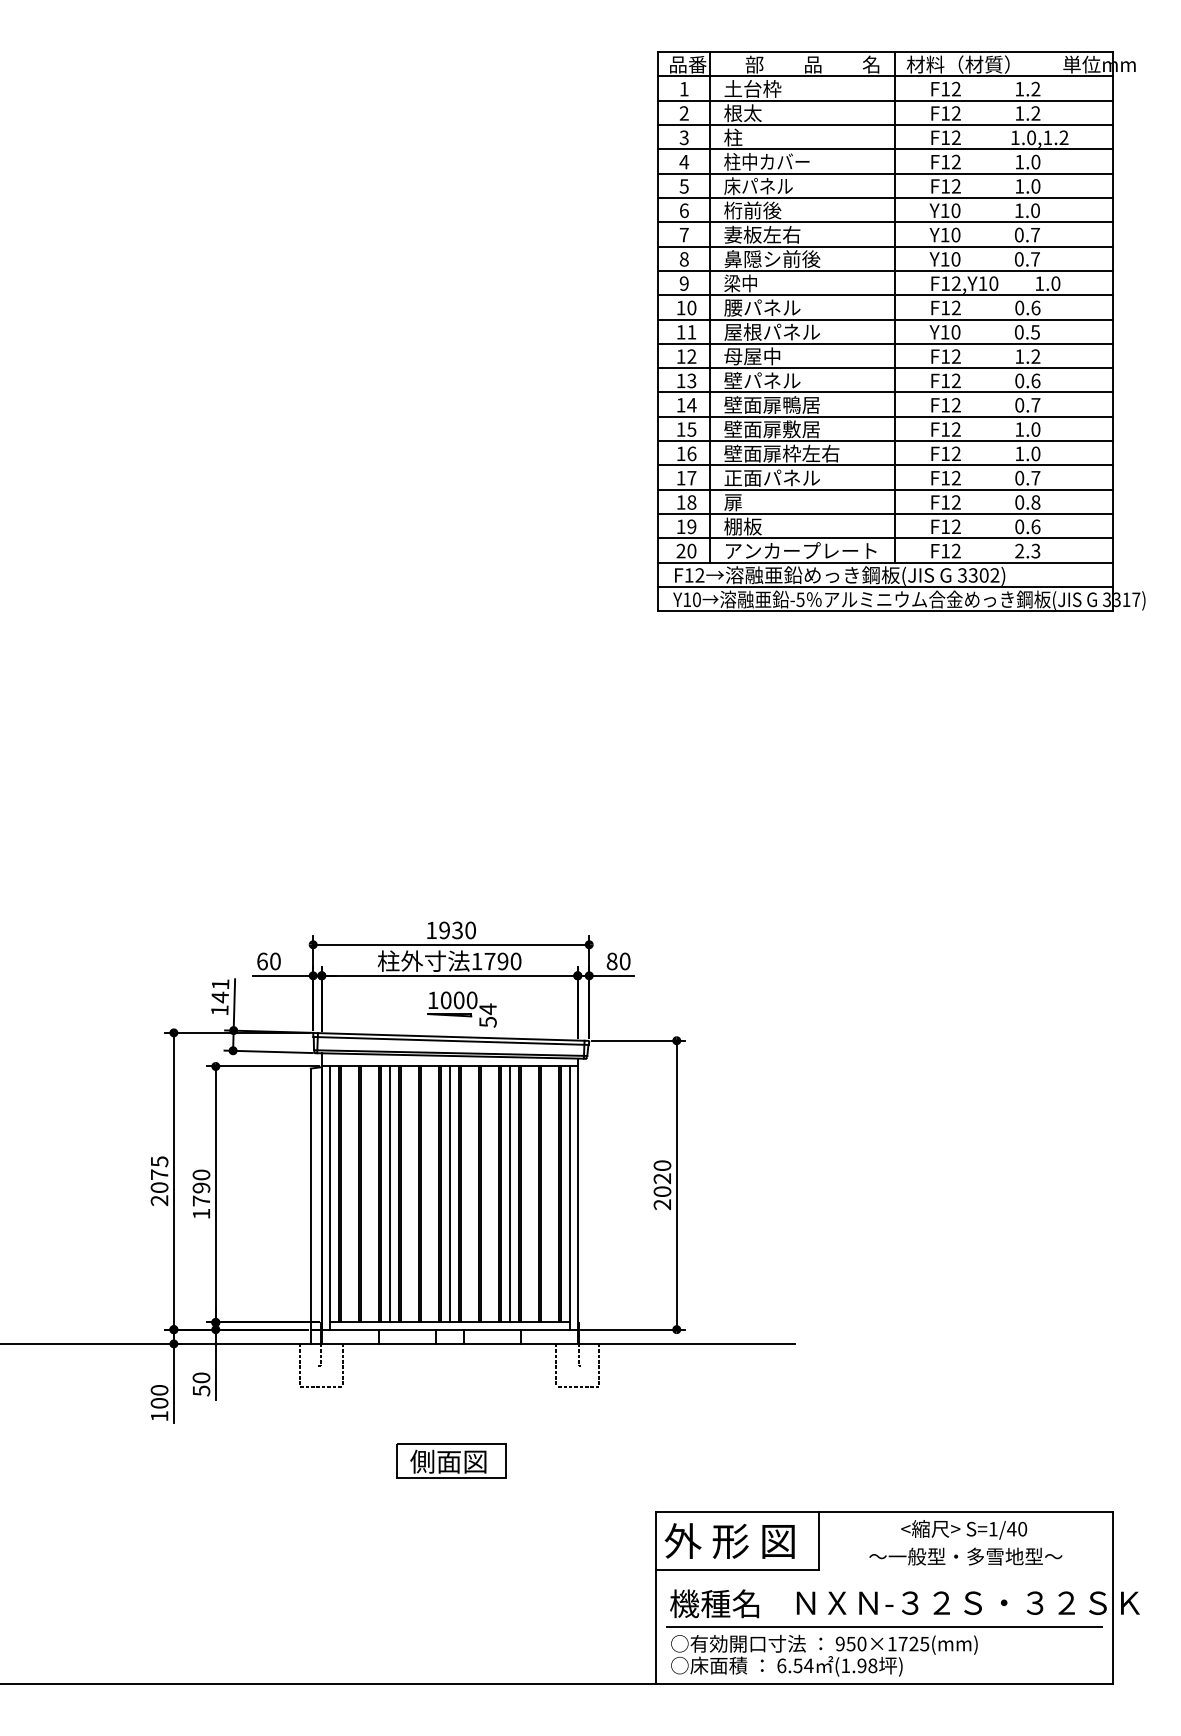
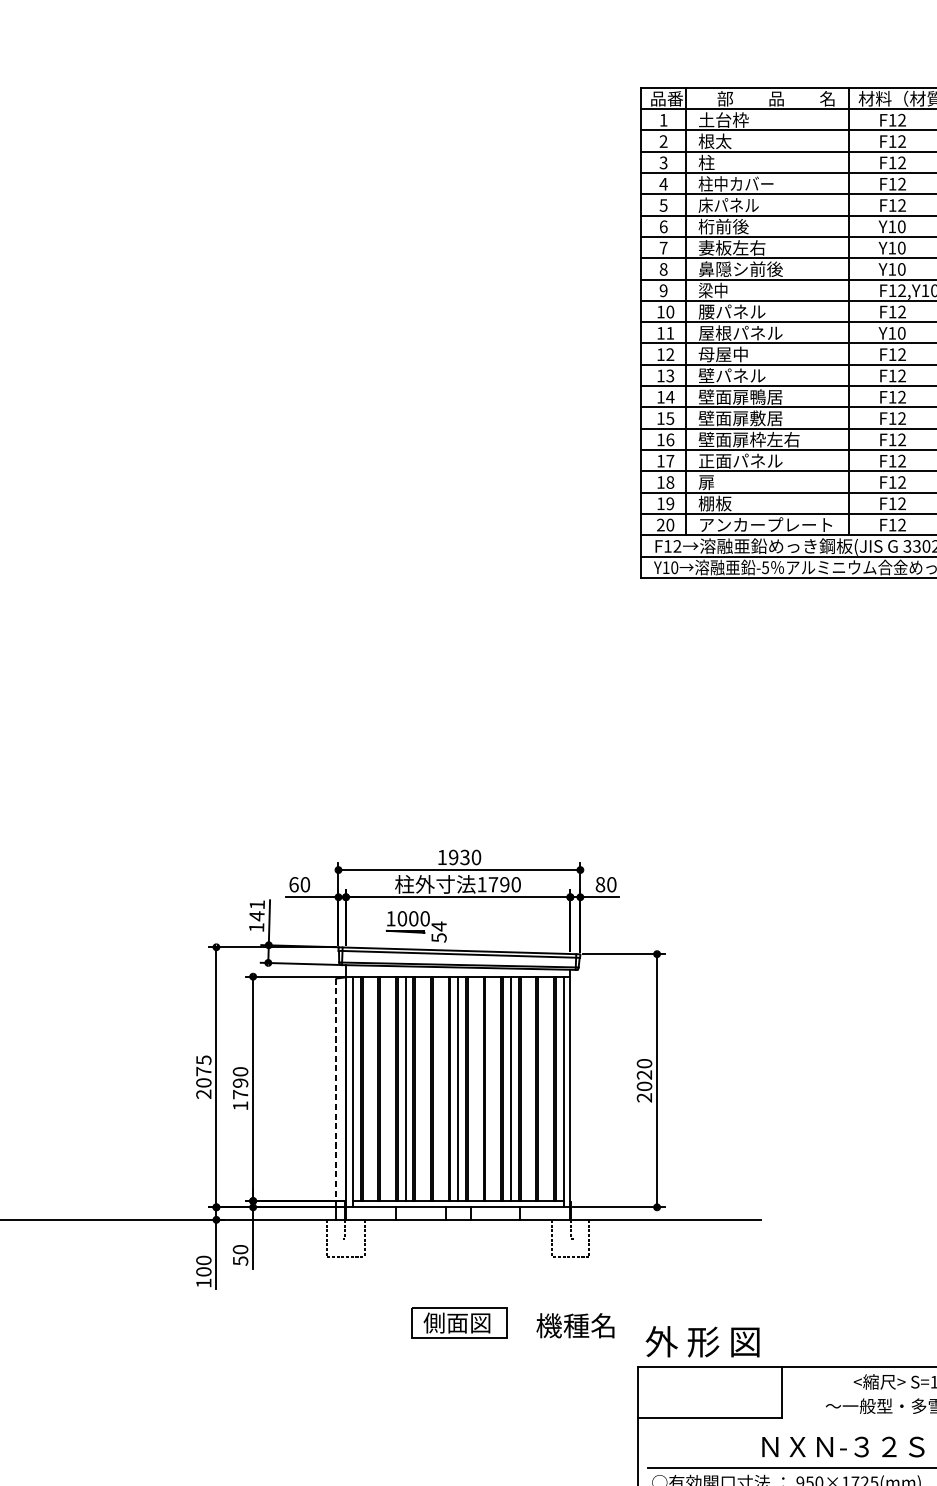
part: (461, 1009) -> (415, 926), moved
line: (310, 1199) -> (336, 1093), solid -> dashed
text: (729, 1540) -> (702, 1341), moved
text: (714, 1603) -> (575, 1325), moved

